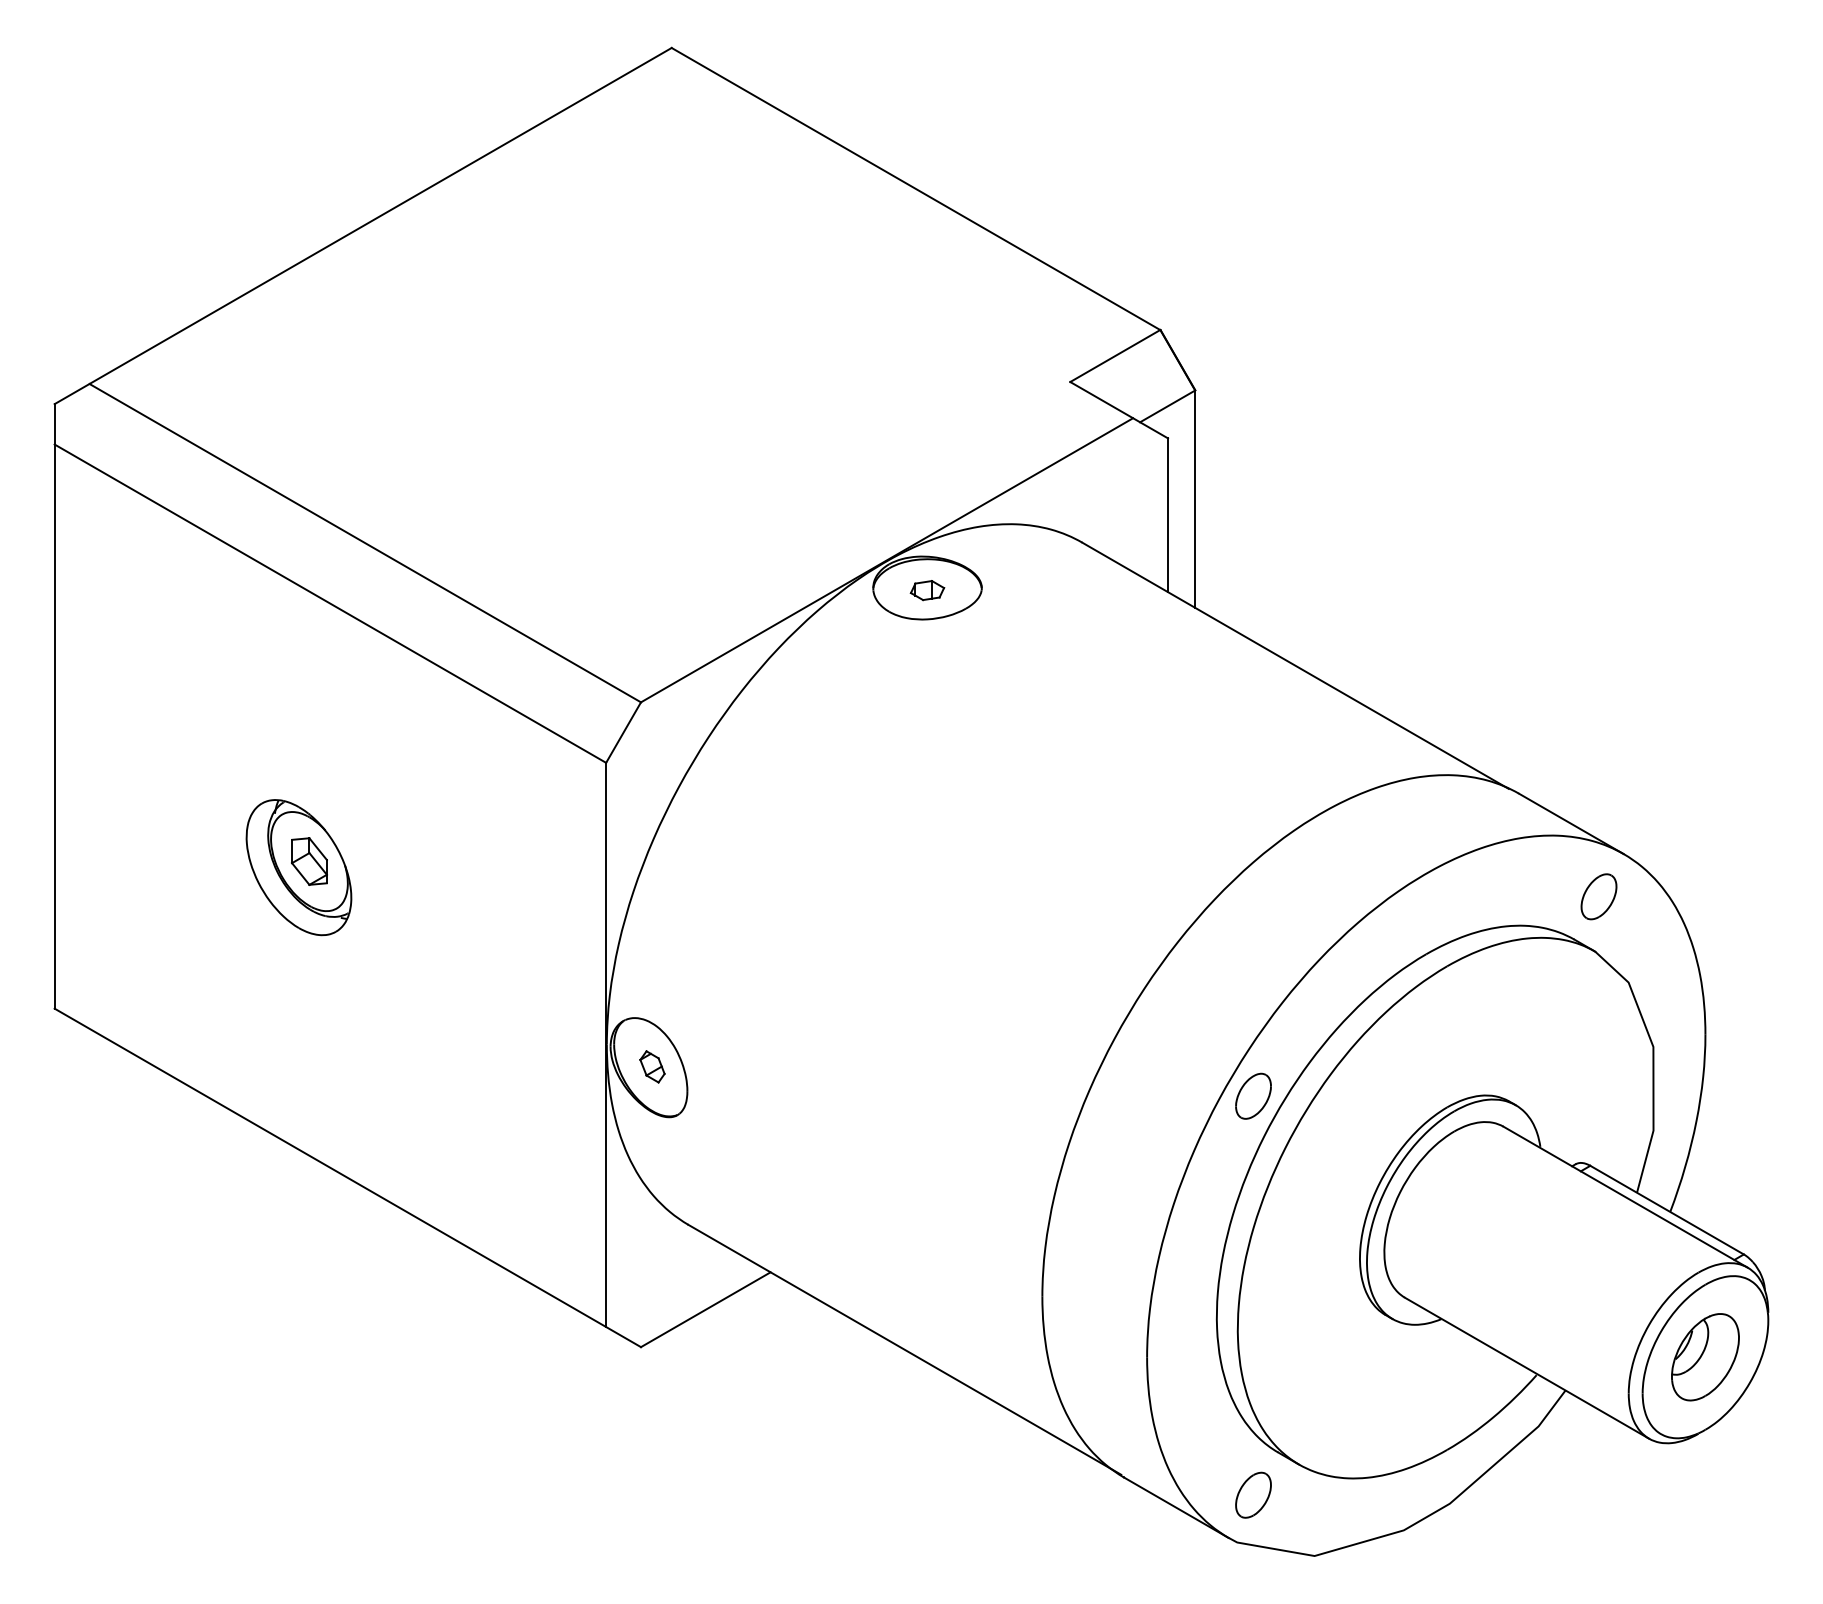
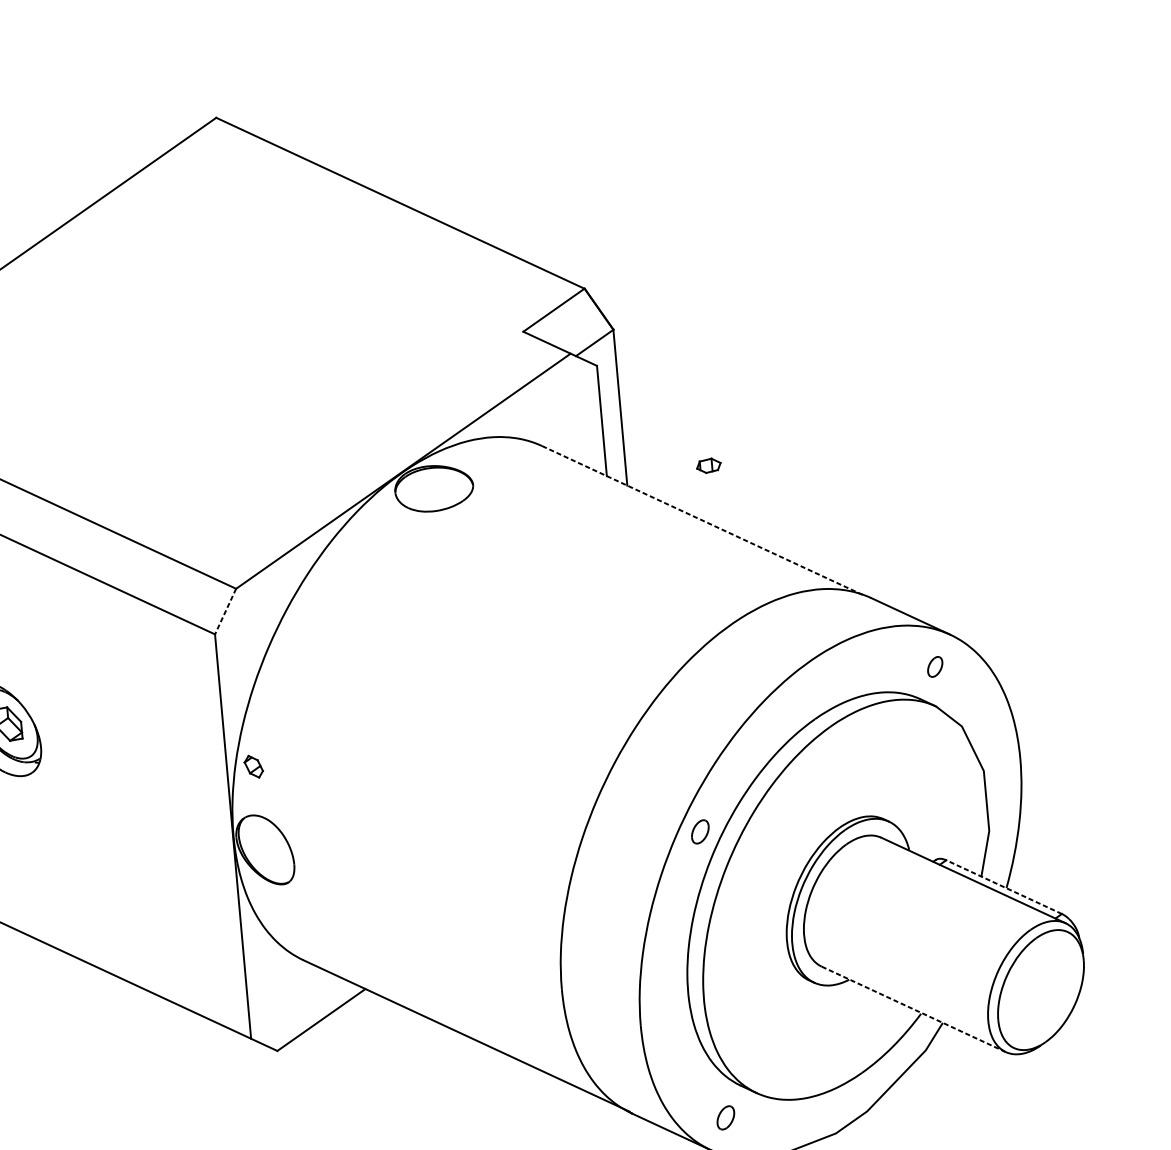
part: (927, 590) -> (708, 465), moved
line: (1295, 666) -> (702, 521), solid -> dashed
line: (623, 732) -> (225, 611), solid -> dashed
part: (1598, 896) -> (934, 666), size x0.6
part: (652, 1066) -> (253, 766), moved
part: (1253, 1095) -> (700, 831), size x0.7
line: (1667, 1210) -> (1004, 887), solid -> dashed
part: (1705, 1357) -> (1041, 990), removed
line: (1526, 1367) -> (913, 1008), solid -> dashed
part: (1253, 1494) -> (725, 1117), size x0.7

